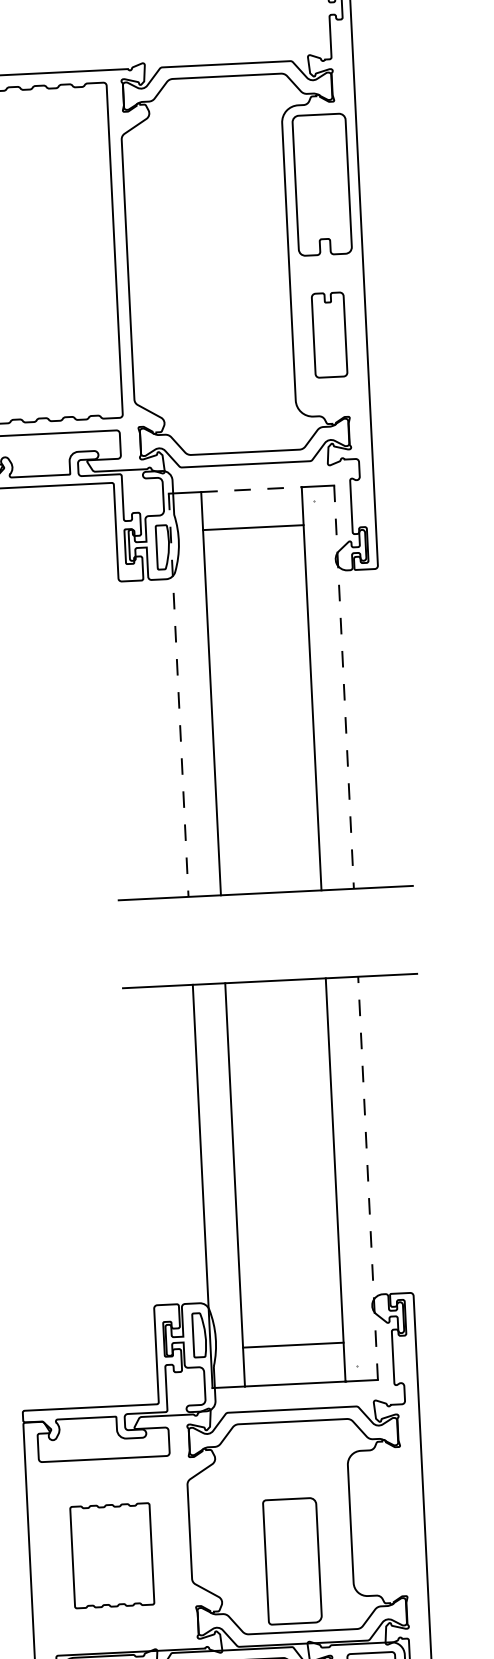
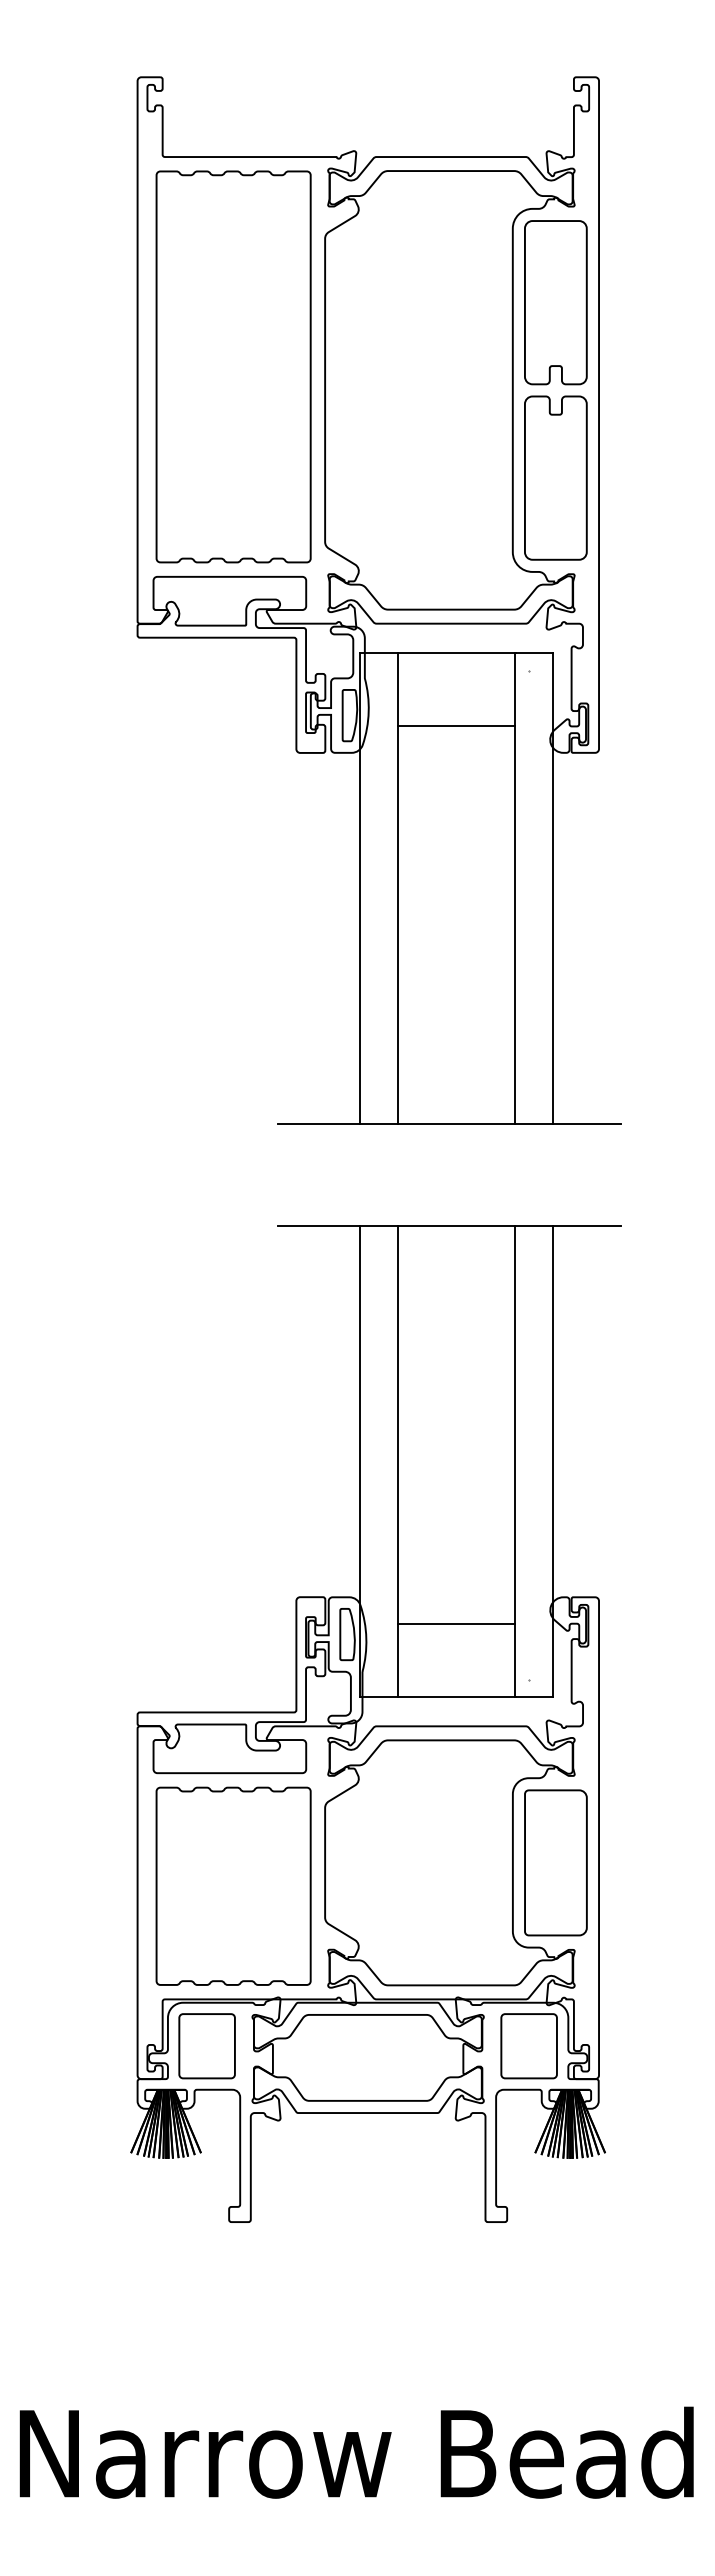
part: (329, 334) -> (555, 477), size x1.67
line: (252, 489) -> (457, 653), dashed -> solid
line: (252, 527) -> (455, 725), moved
line: (343, 687) -> (552, 889), dashed -> solid
line: (178, 696) -> (359, 889), dashed -> solid
line: (367, 1178) -> (552, 1461), dashed -> solid
line: (292, 1345) -> (455, 1624), moved
part: (112, 1555) -> (233, 1885), size x1.67
part: (292, 1561) -> (555, 1862), moved

